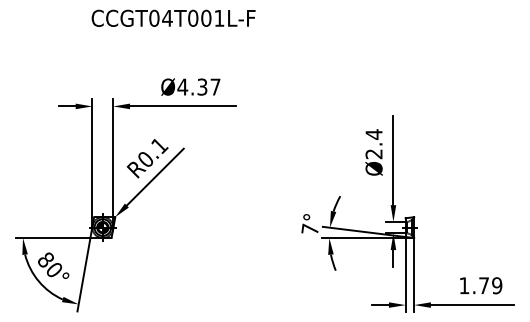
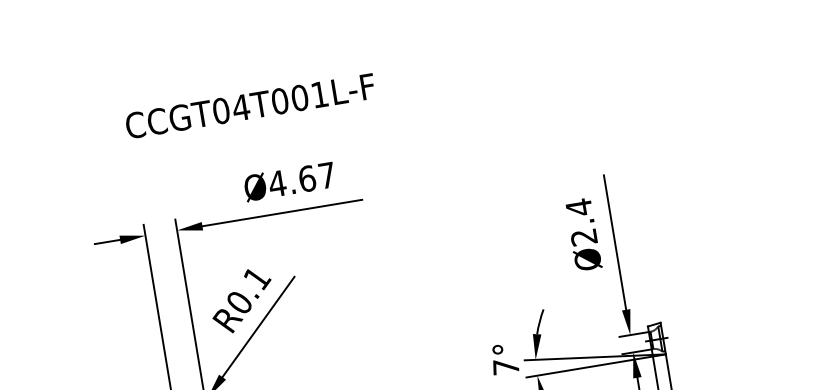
text: (173, 17) -> (250, 104), moved
text: (202, 86) -> (307, 177), Ø4.37 -> Ø4.67

